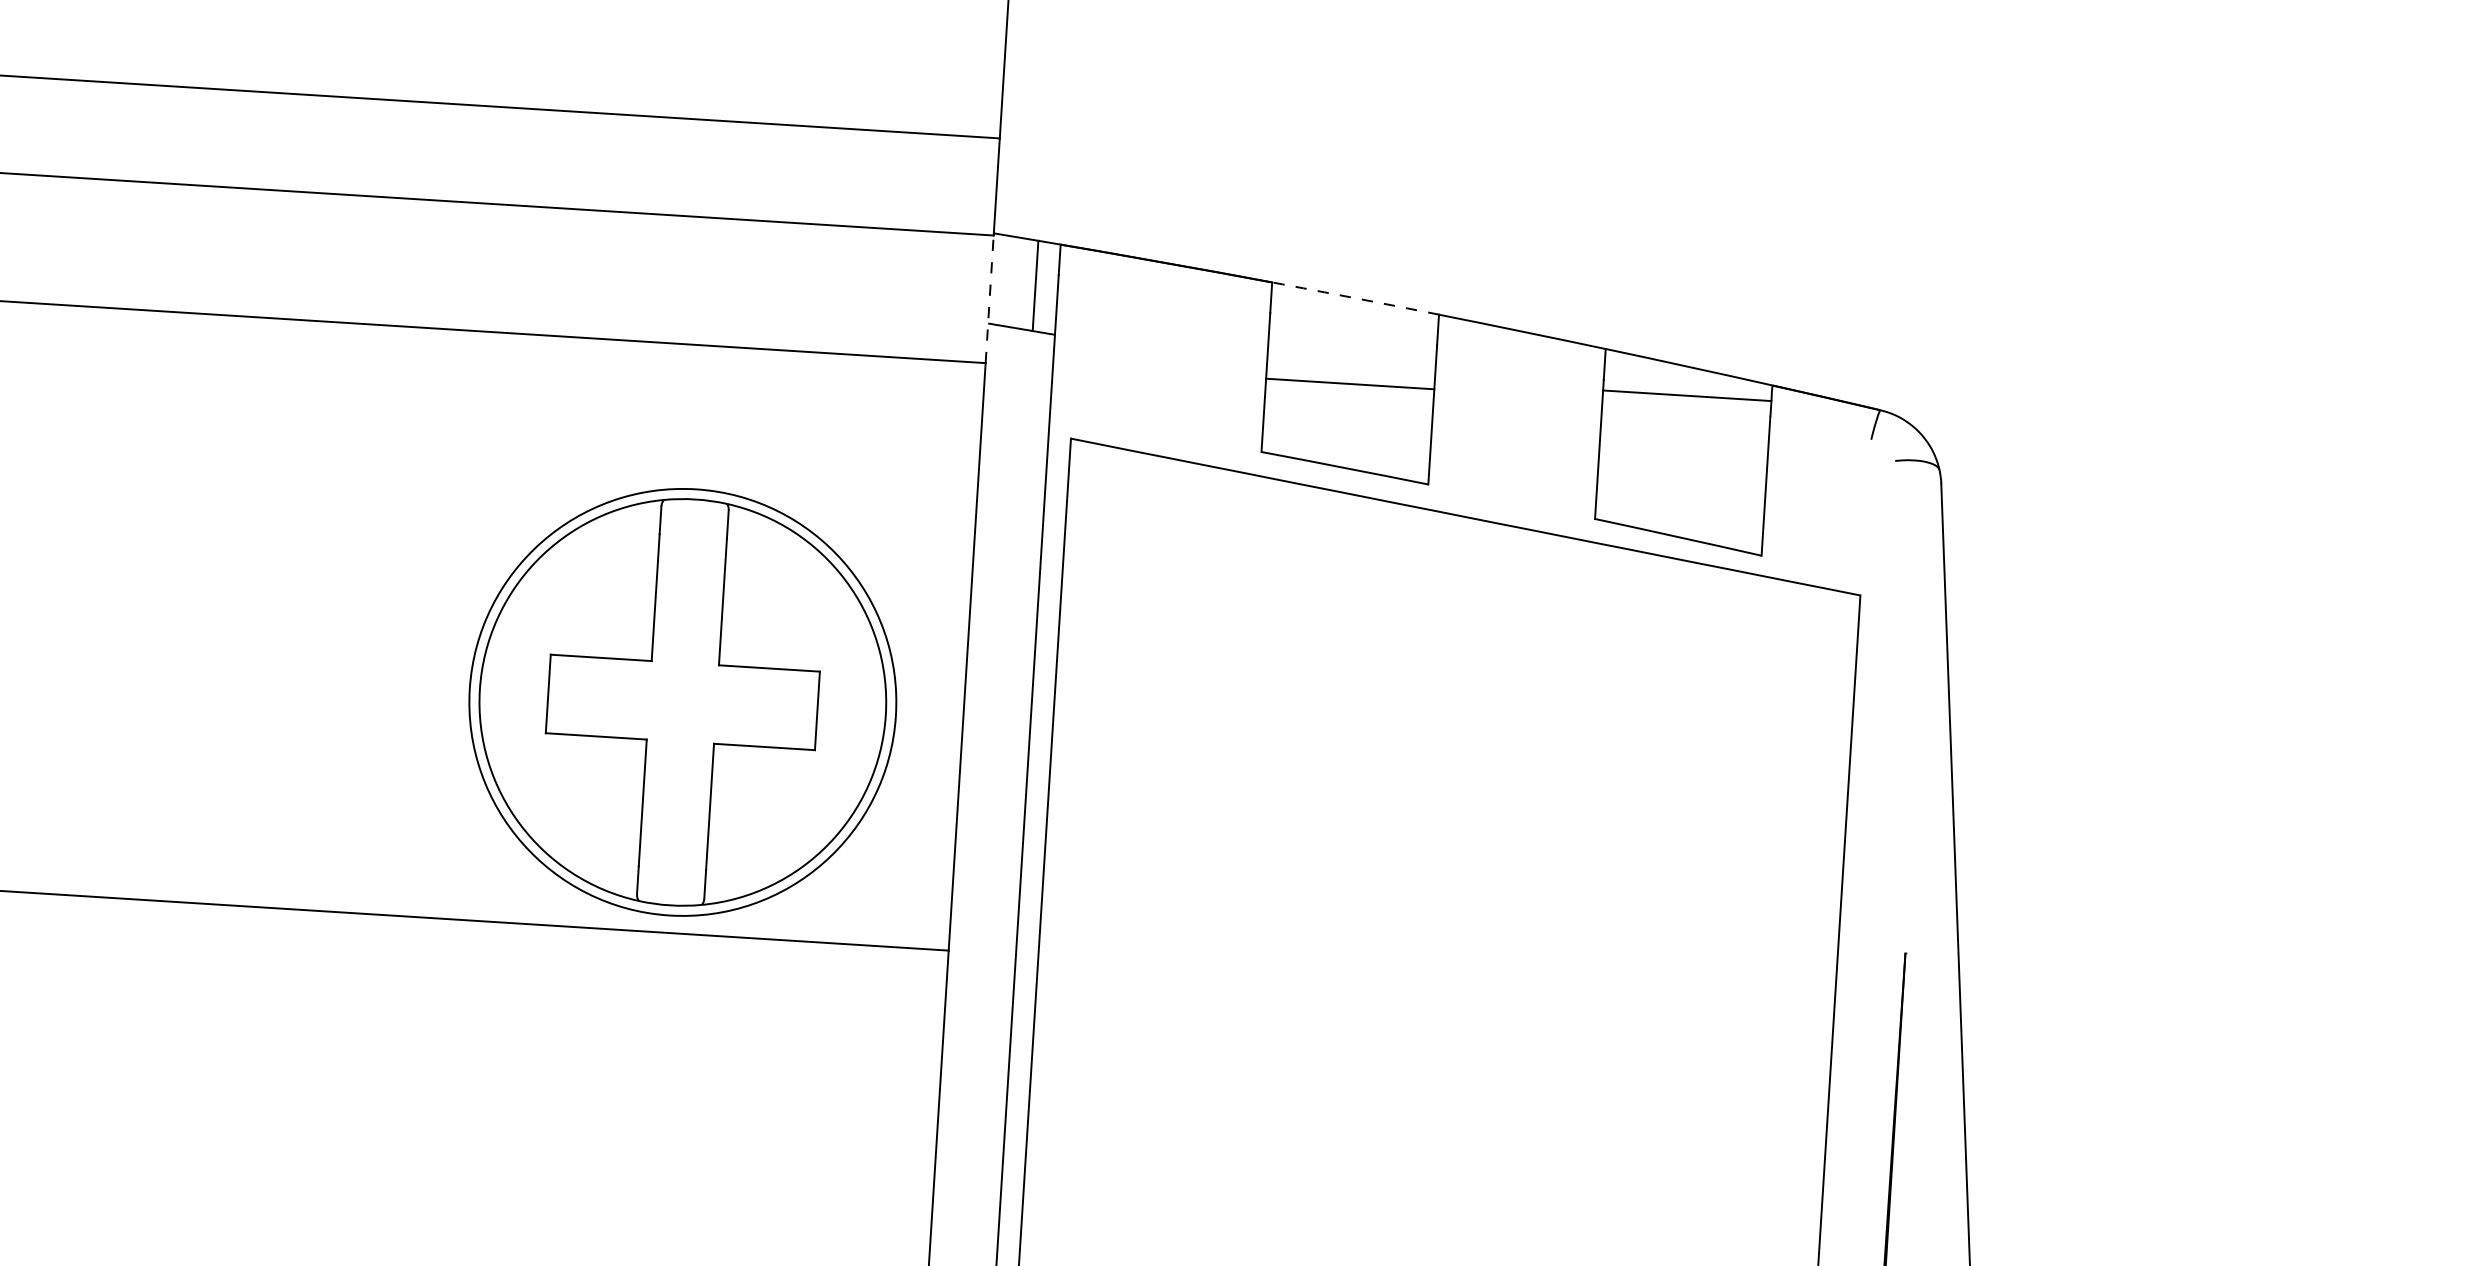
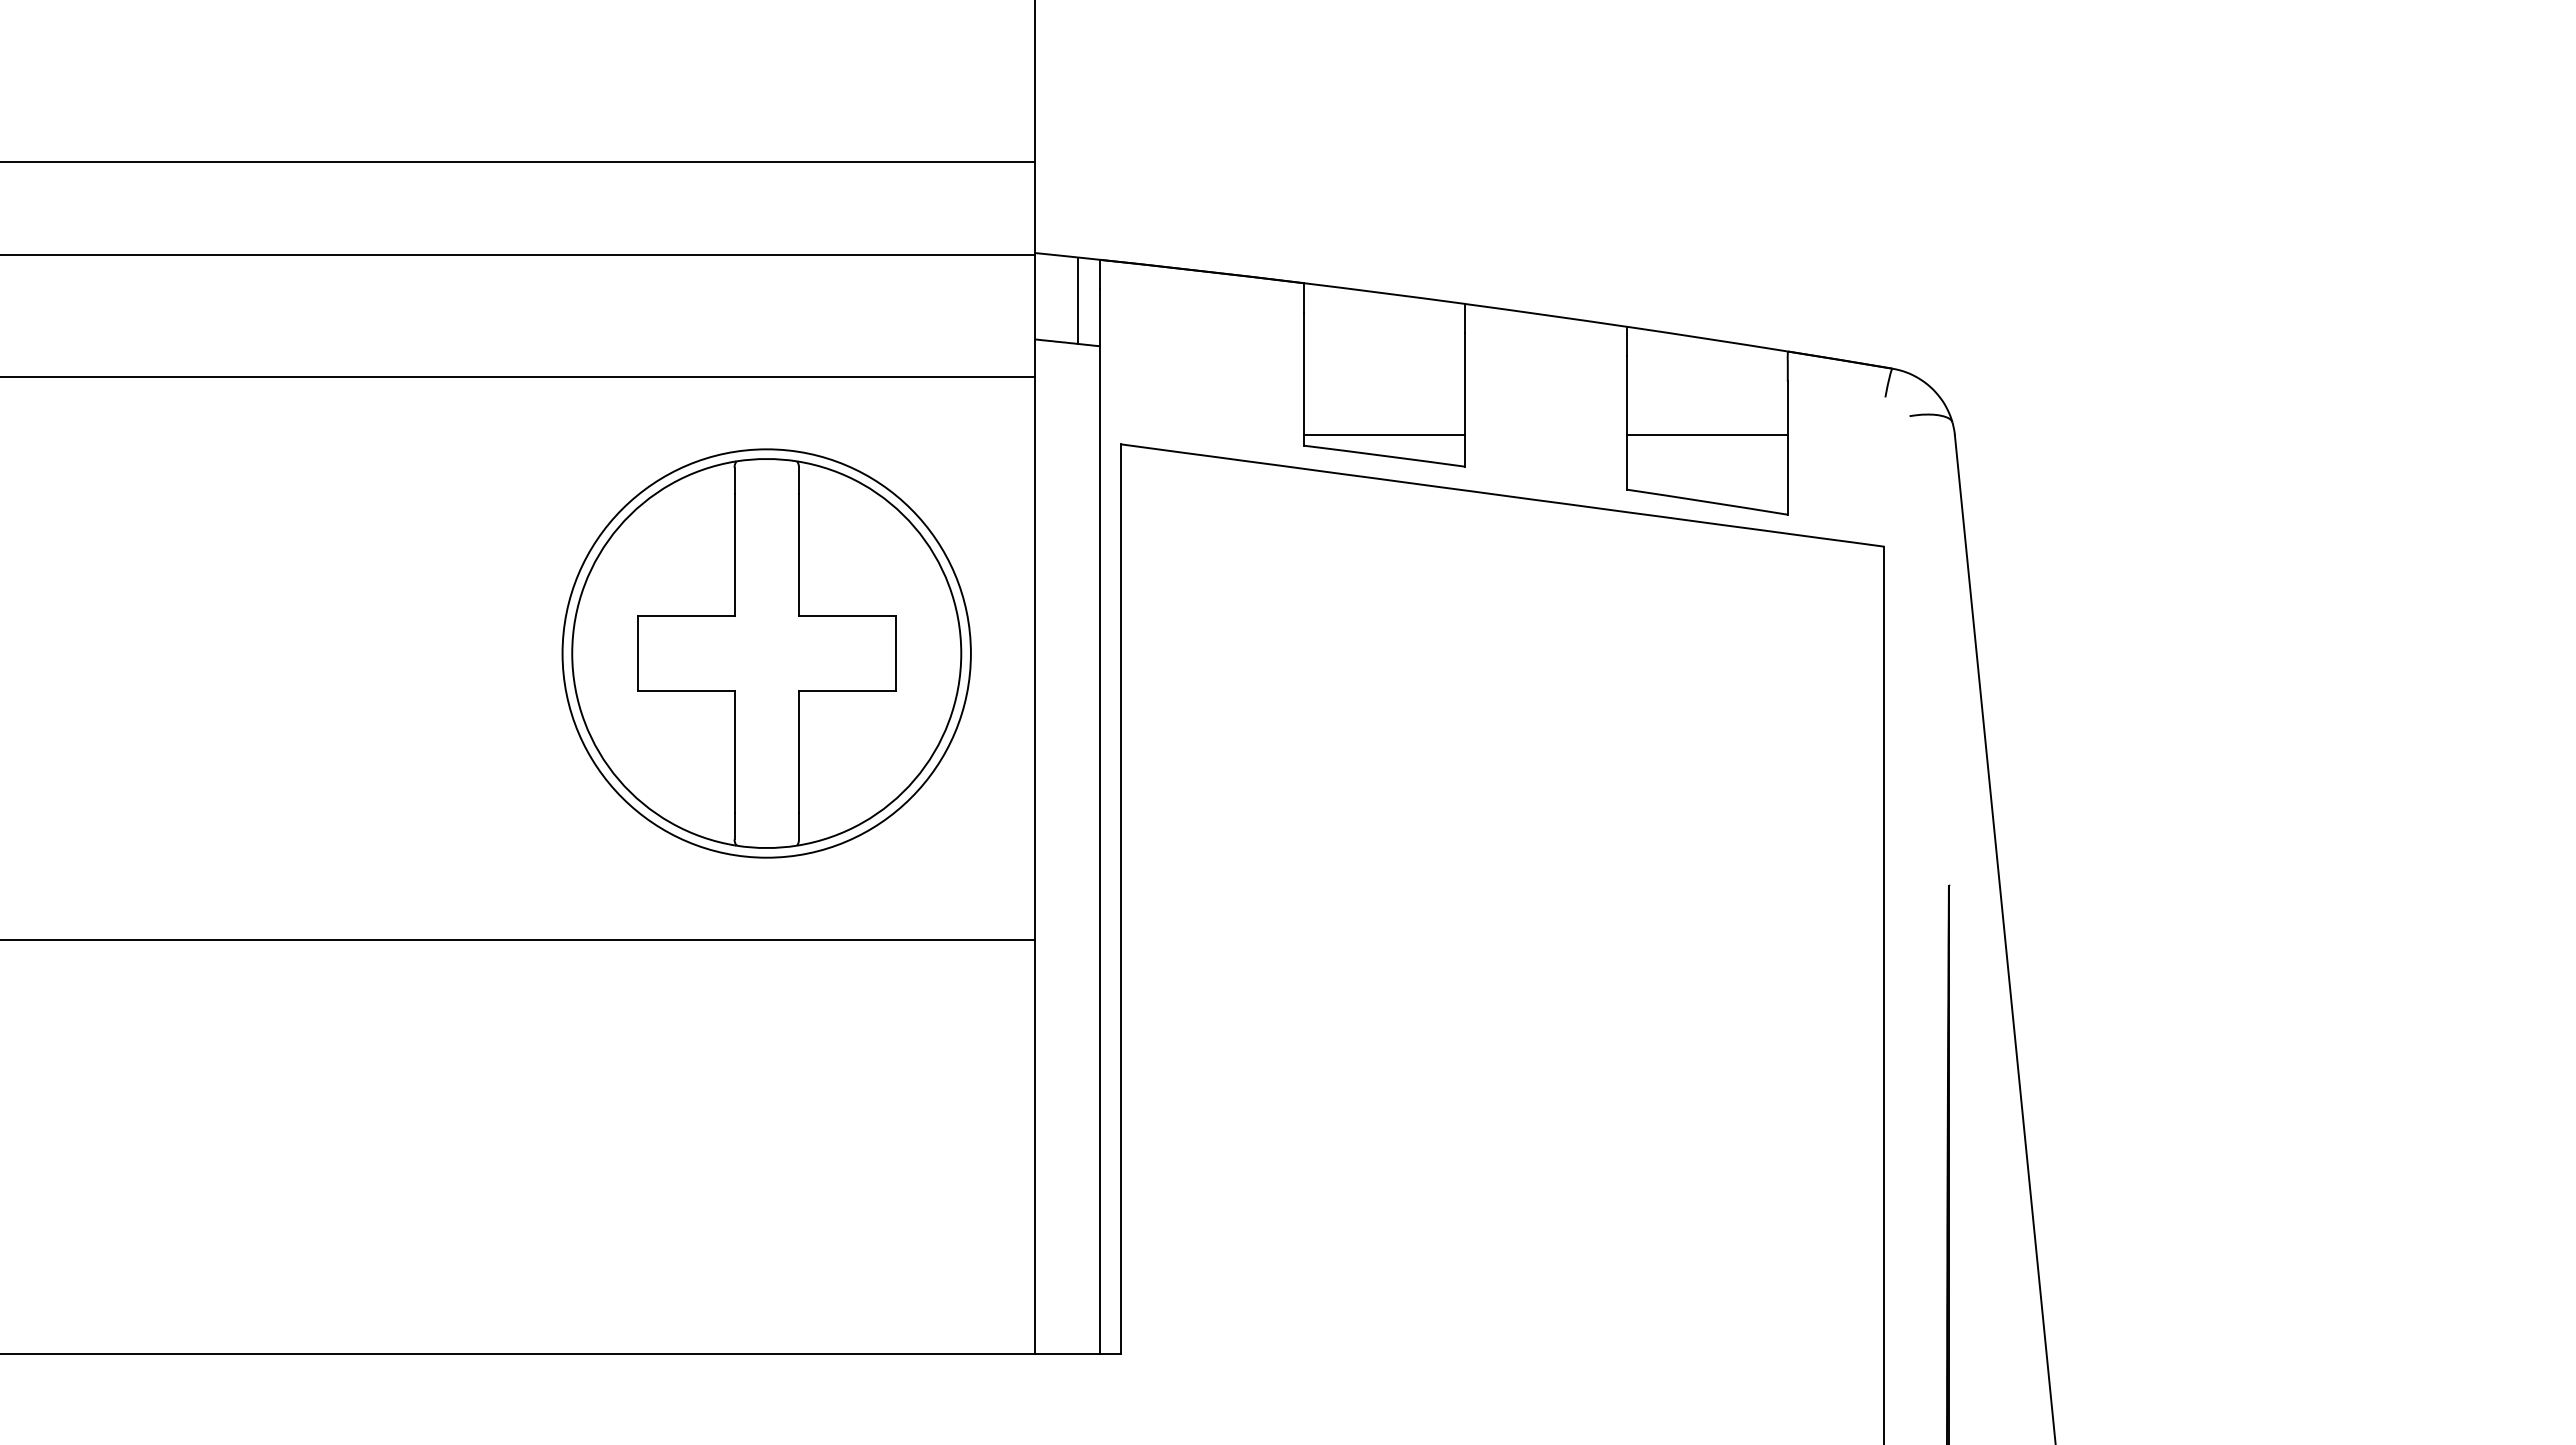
line: (989, 298) -> (1035, 315), dashed -> solid
arc: (1355, 298) -> (1384, 293), dashed -> solid
line: (1350, 384) -> (1384, 435), moved
line: (1686, 395) -> (1706, 435), moved
part: (682, 702) -> (766, 653), moved

